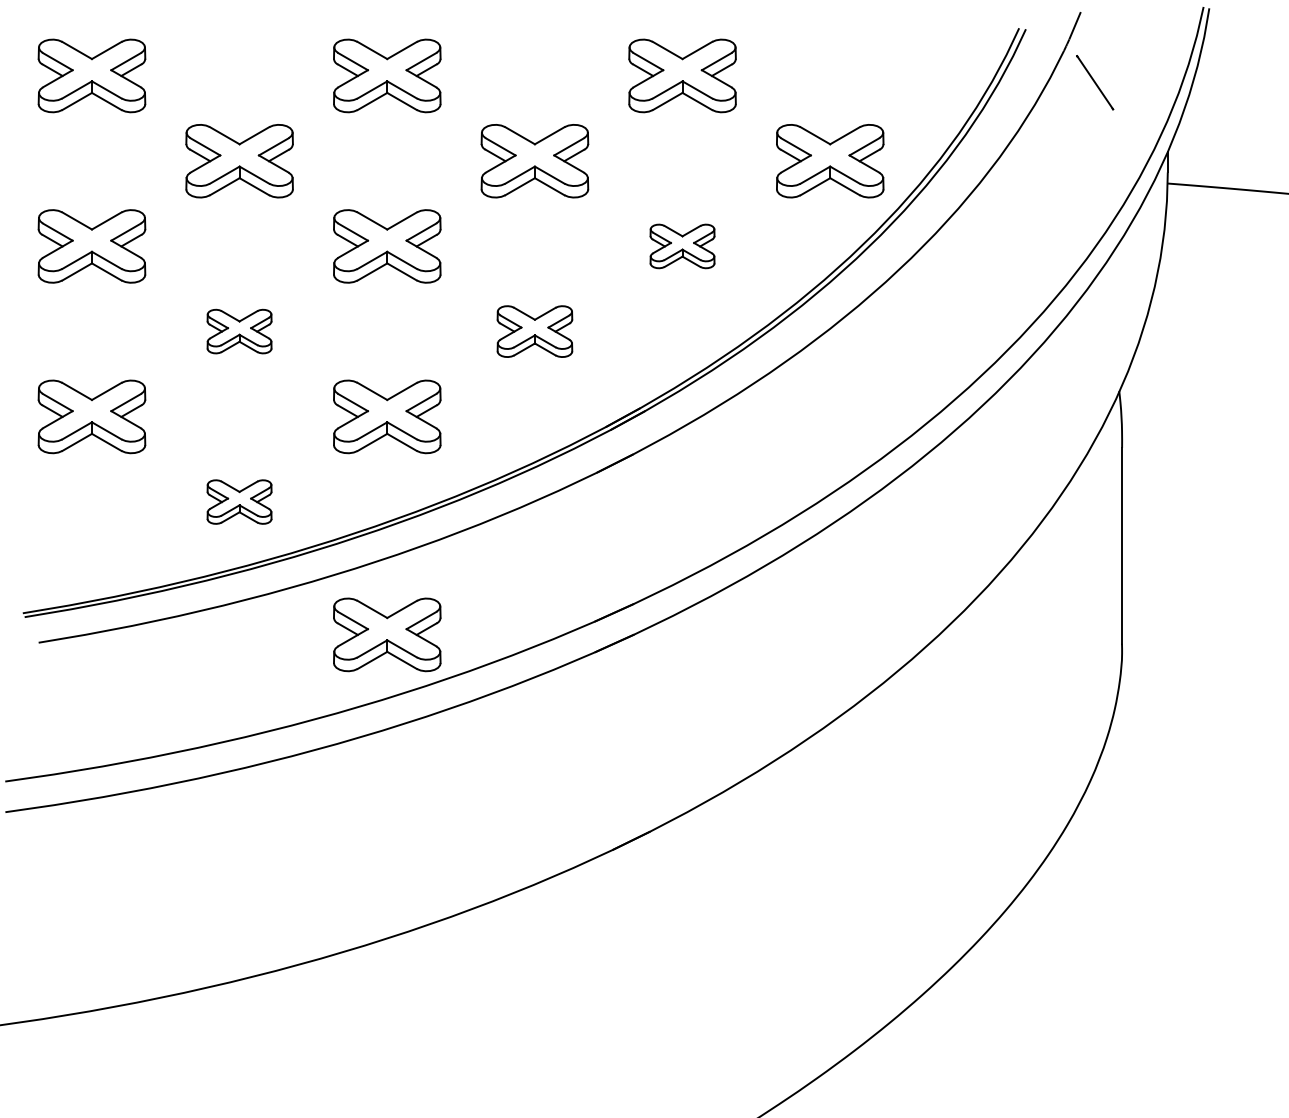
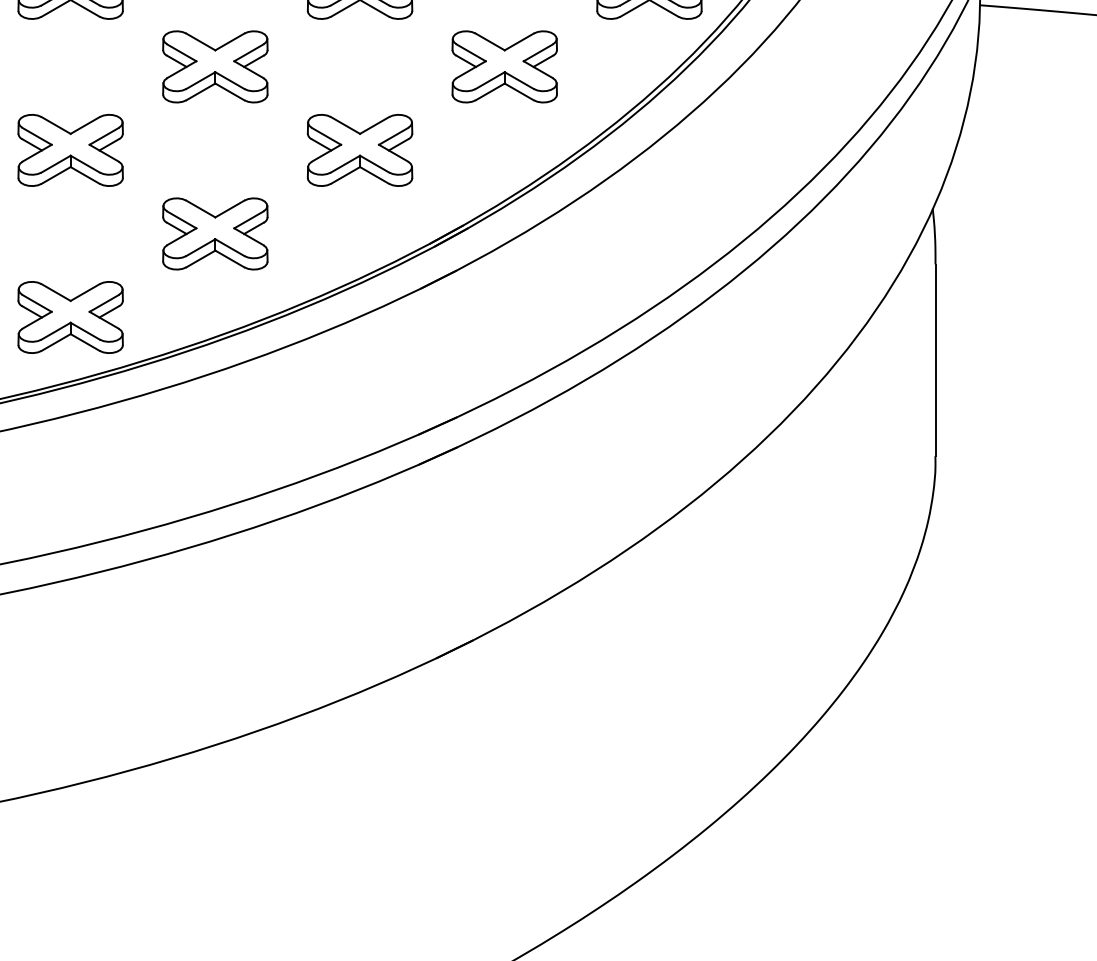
part: (682, 246) -> (504, 66), size x1.67
part: (239, 331) -> (70, 150), size x1.67
part: (534, 331) -> (359, 150), size x1.43
part: (239, 501) -> (70, 316), size x1.67
part: (387, 634) -> (215, 447), removed

